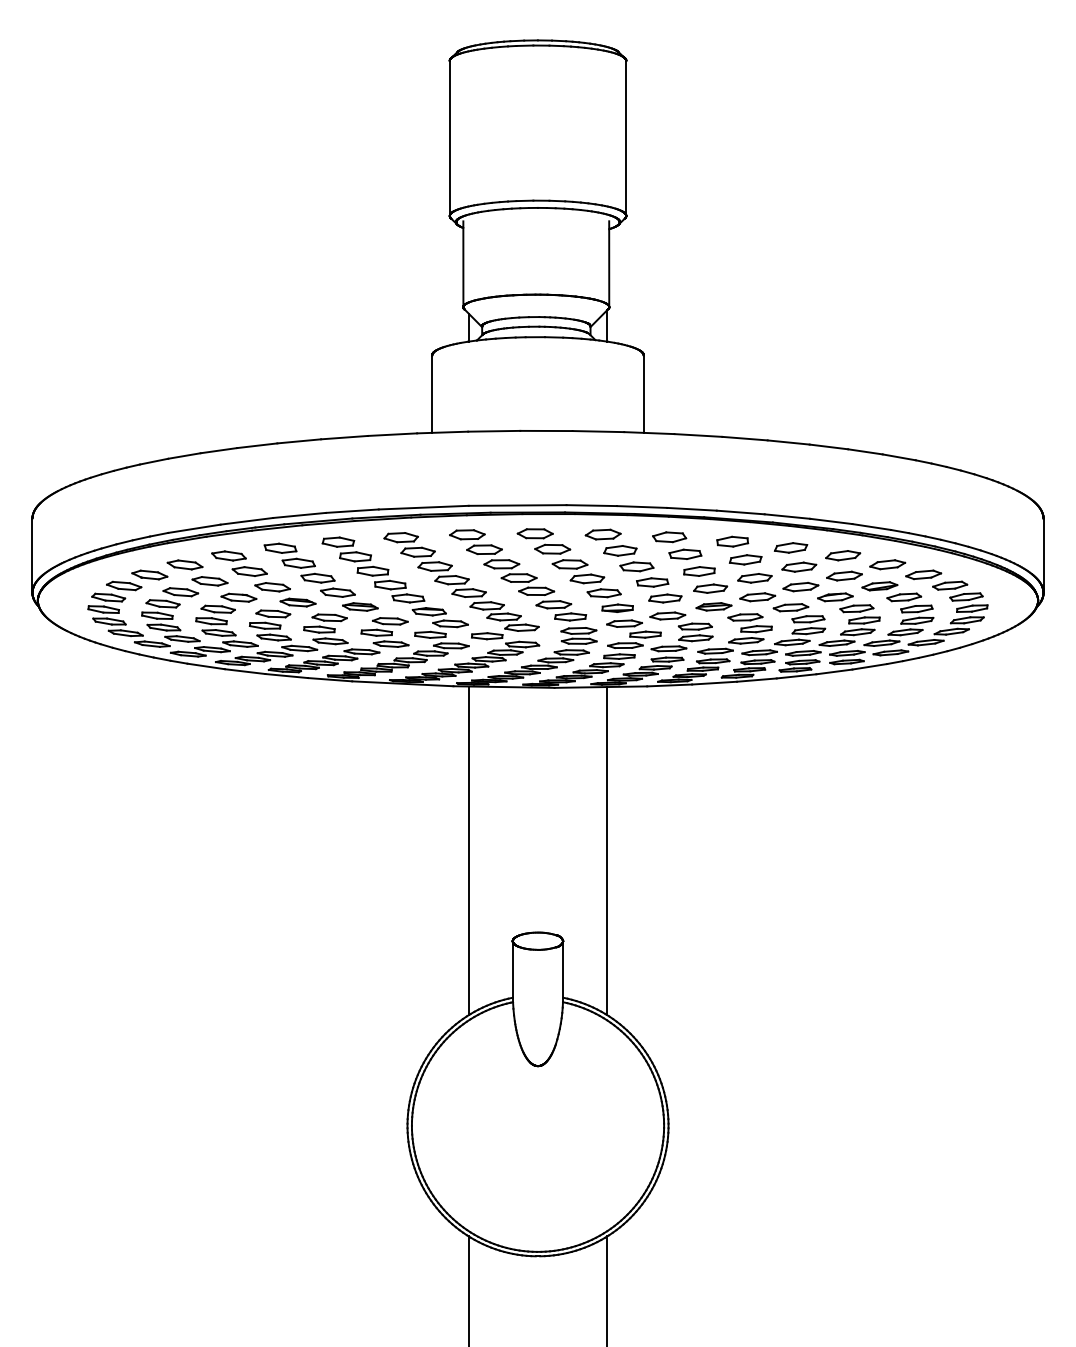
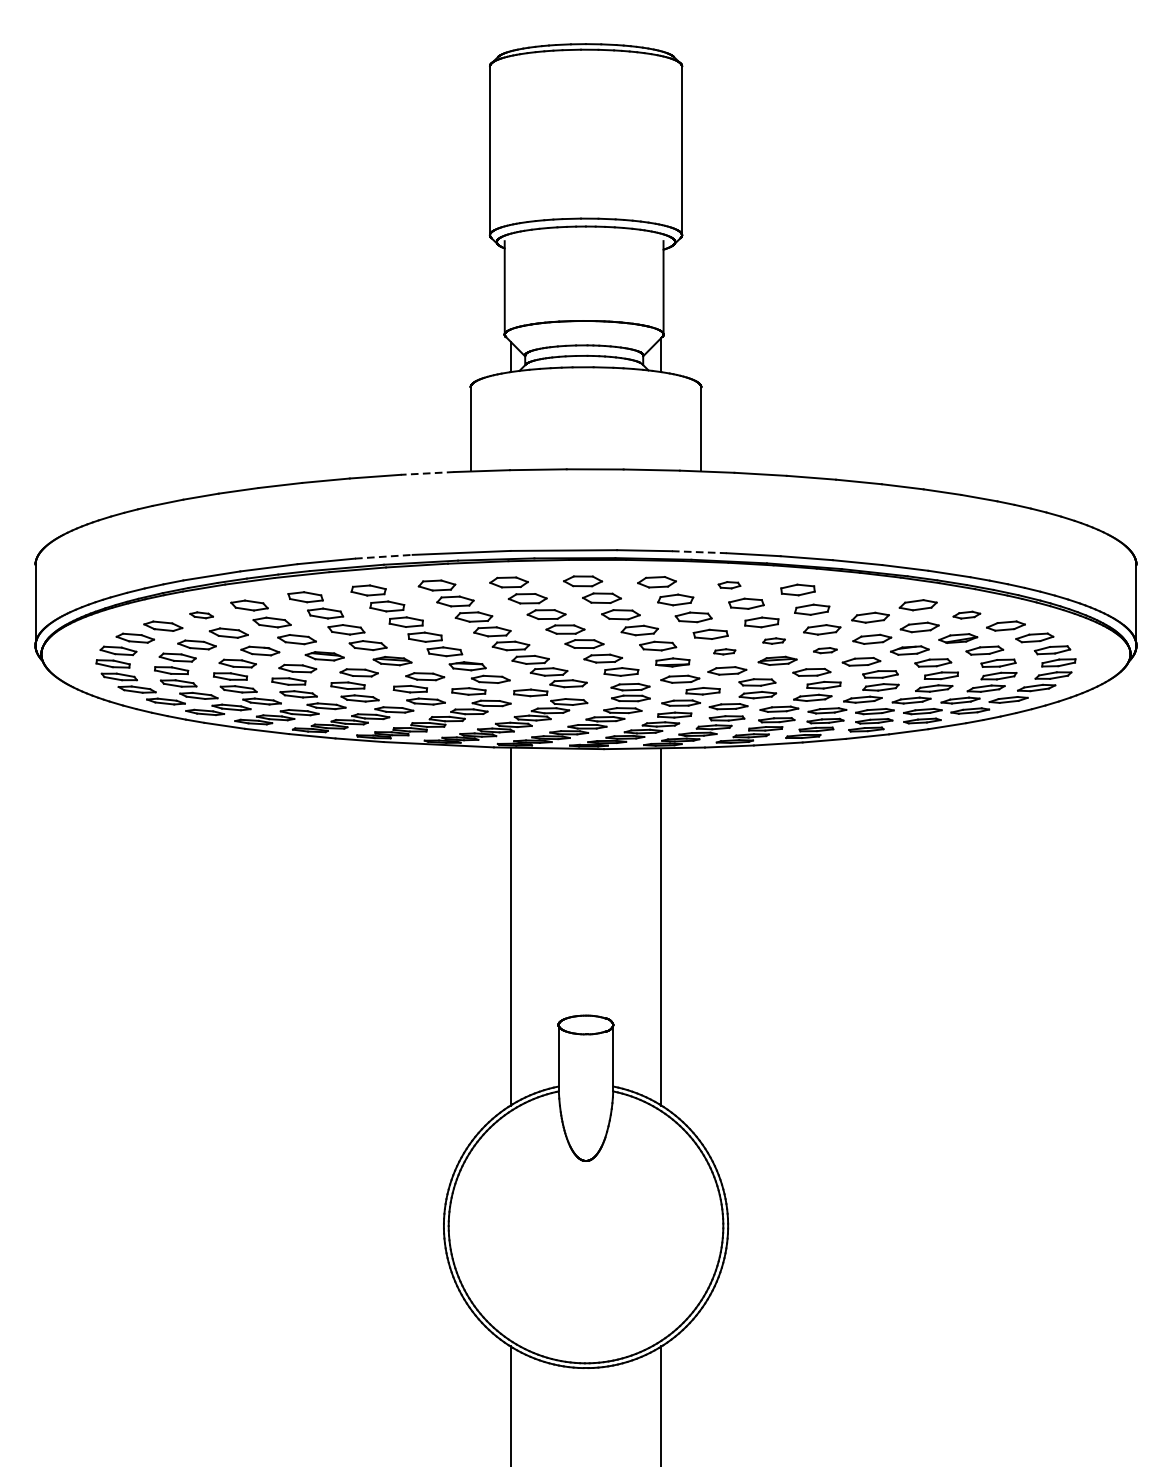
line: (392, 434) -> (427, 473), solid -> dashed
line: (642, 507) -> (699, 552), solid -> dashed
line: (352, 511) -> (384, 557), solid -> dashed
part: (669, 537) -> (729, 585), size x0.6
part: (790, 547) -> (860, 596), removed
part: (184, 564) -> (201, 614), size x0.6
part: (887, 564) -> (966, 614), size x0.7
part: (710, 588) -> (773, 640), size x0.6
part: (757, 597) -> (825, 650), size x0.6
part: (665, 598) -> (724, 651), size x0.6

